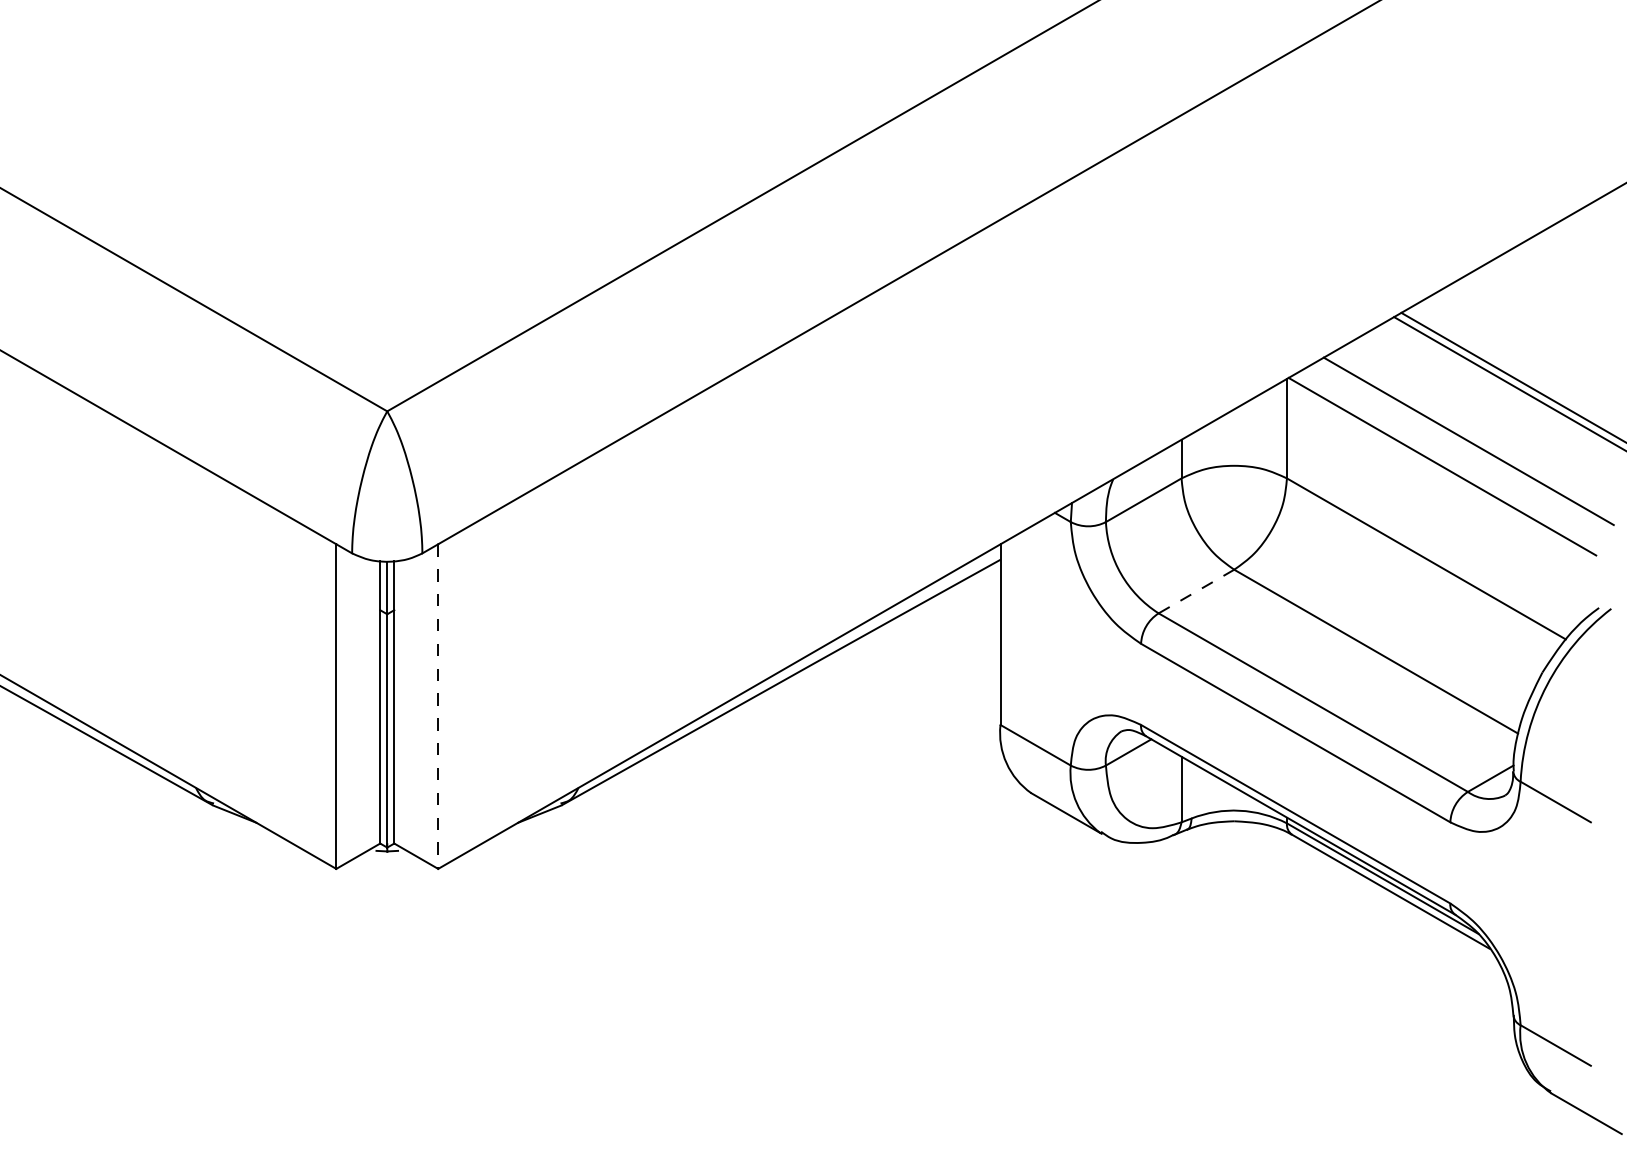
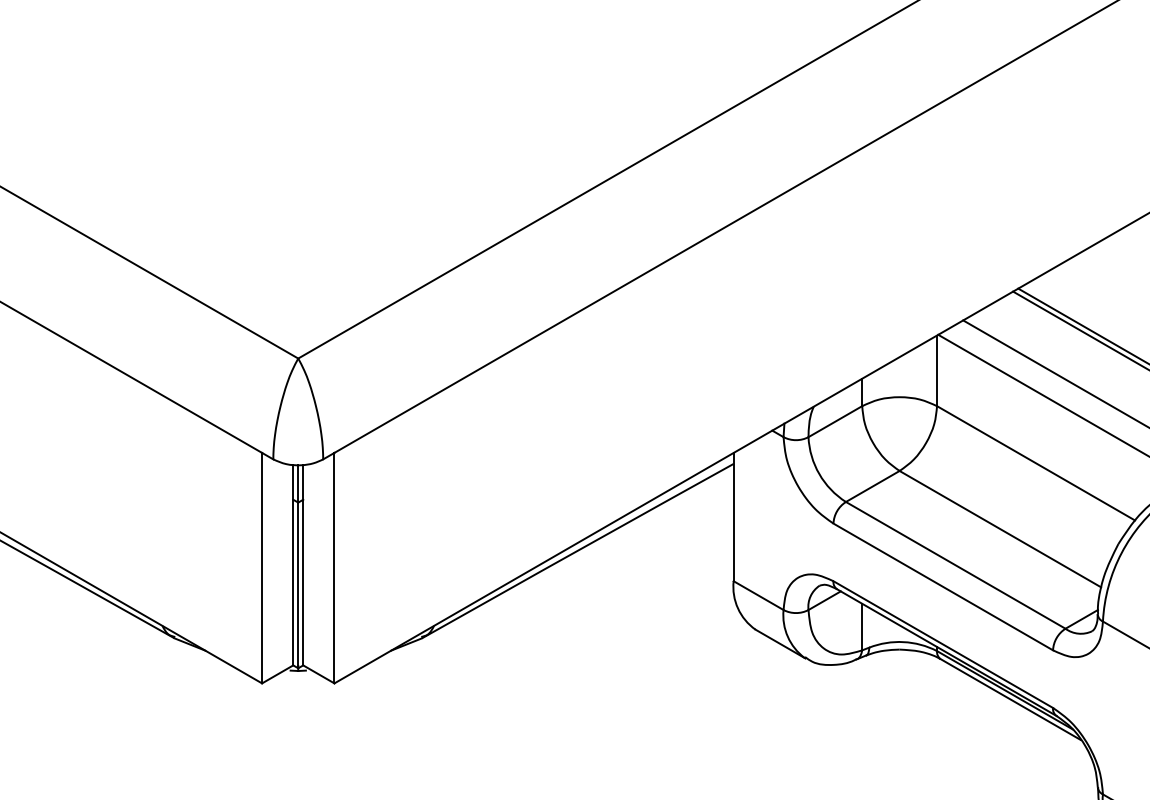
line: (1196, 591) -> (872, 486), dashed -> solid
line: (438, 707) -> (334, 568), dashed -> solid

